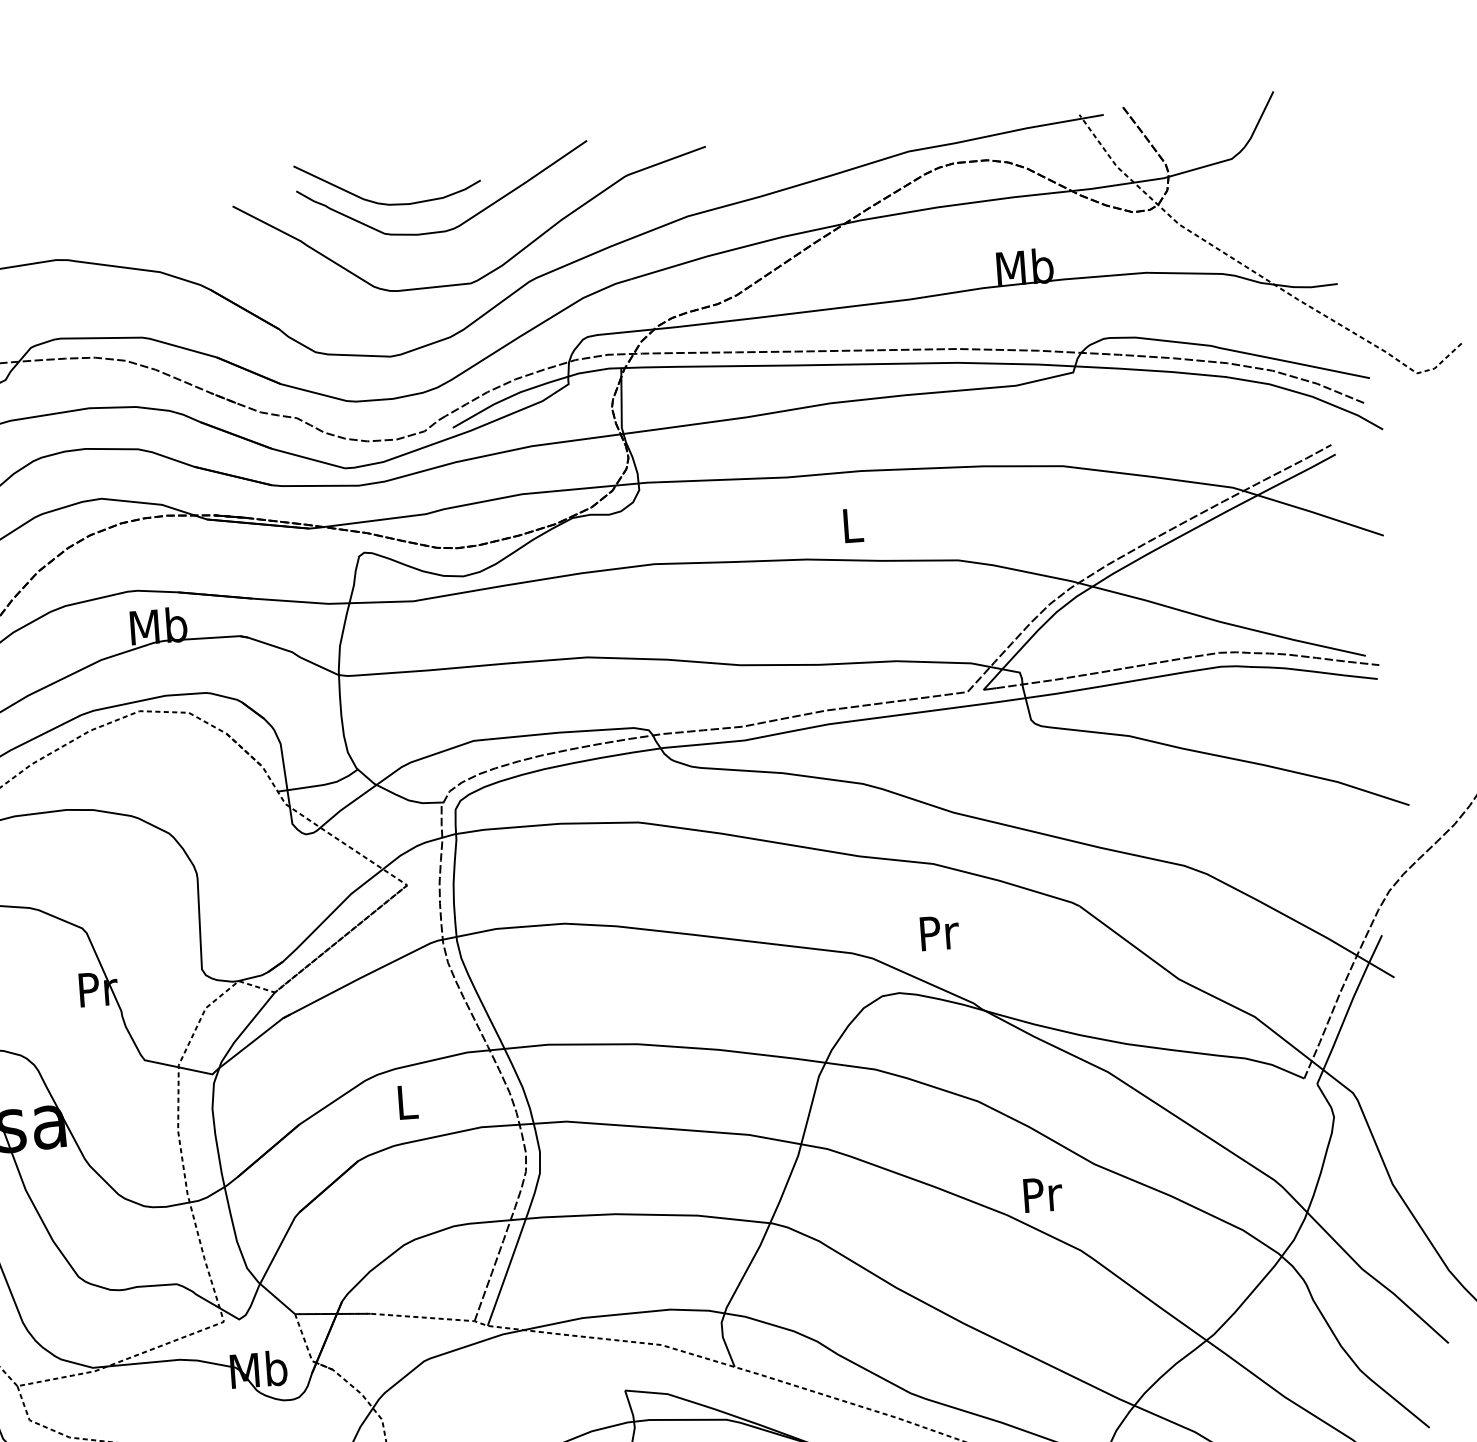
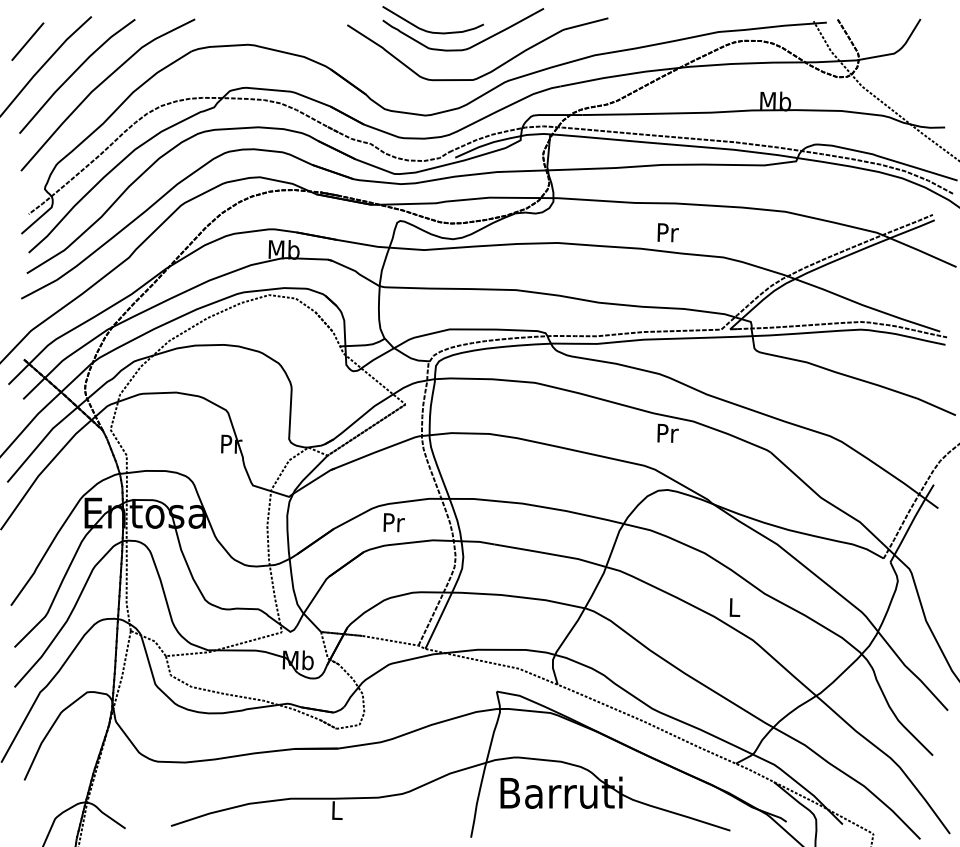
text: (852, 525) -> (667, 232), L -> Pr
text: (938, 931) -> (667, 432), moved
text: (406, 1101) -> (393, 522), L -> Pr
text: (1041, 1194) -> (734, 607), Pr -> L

